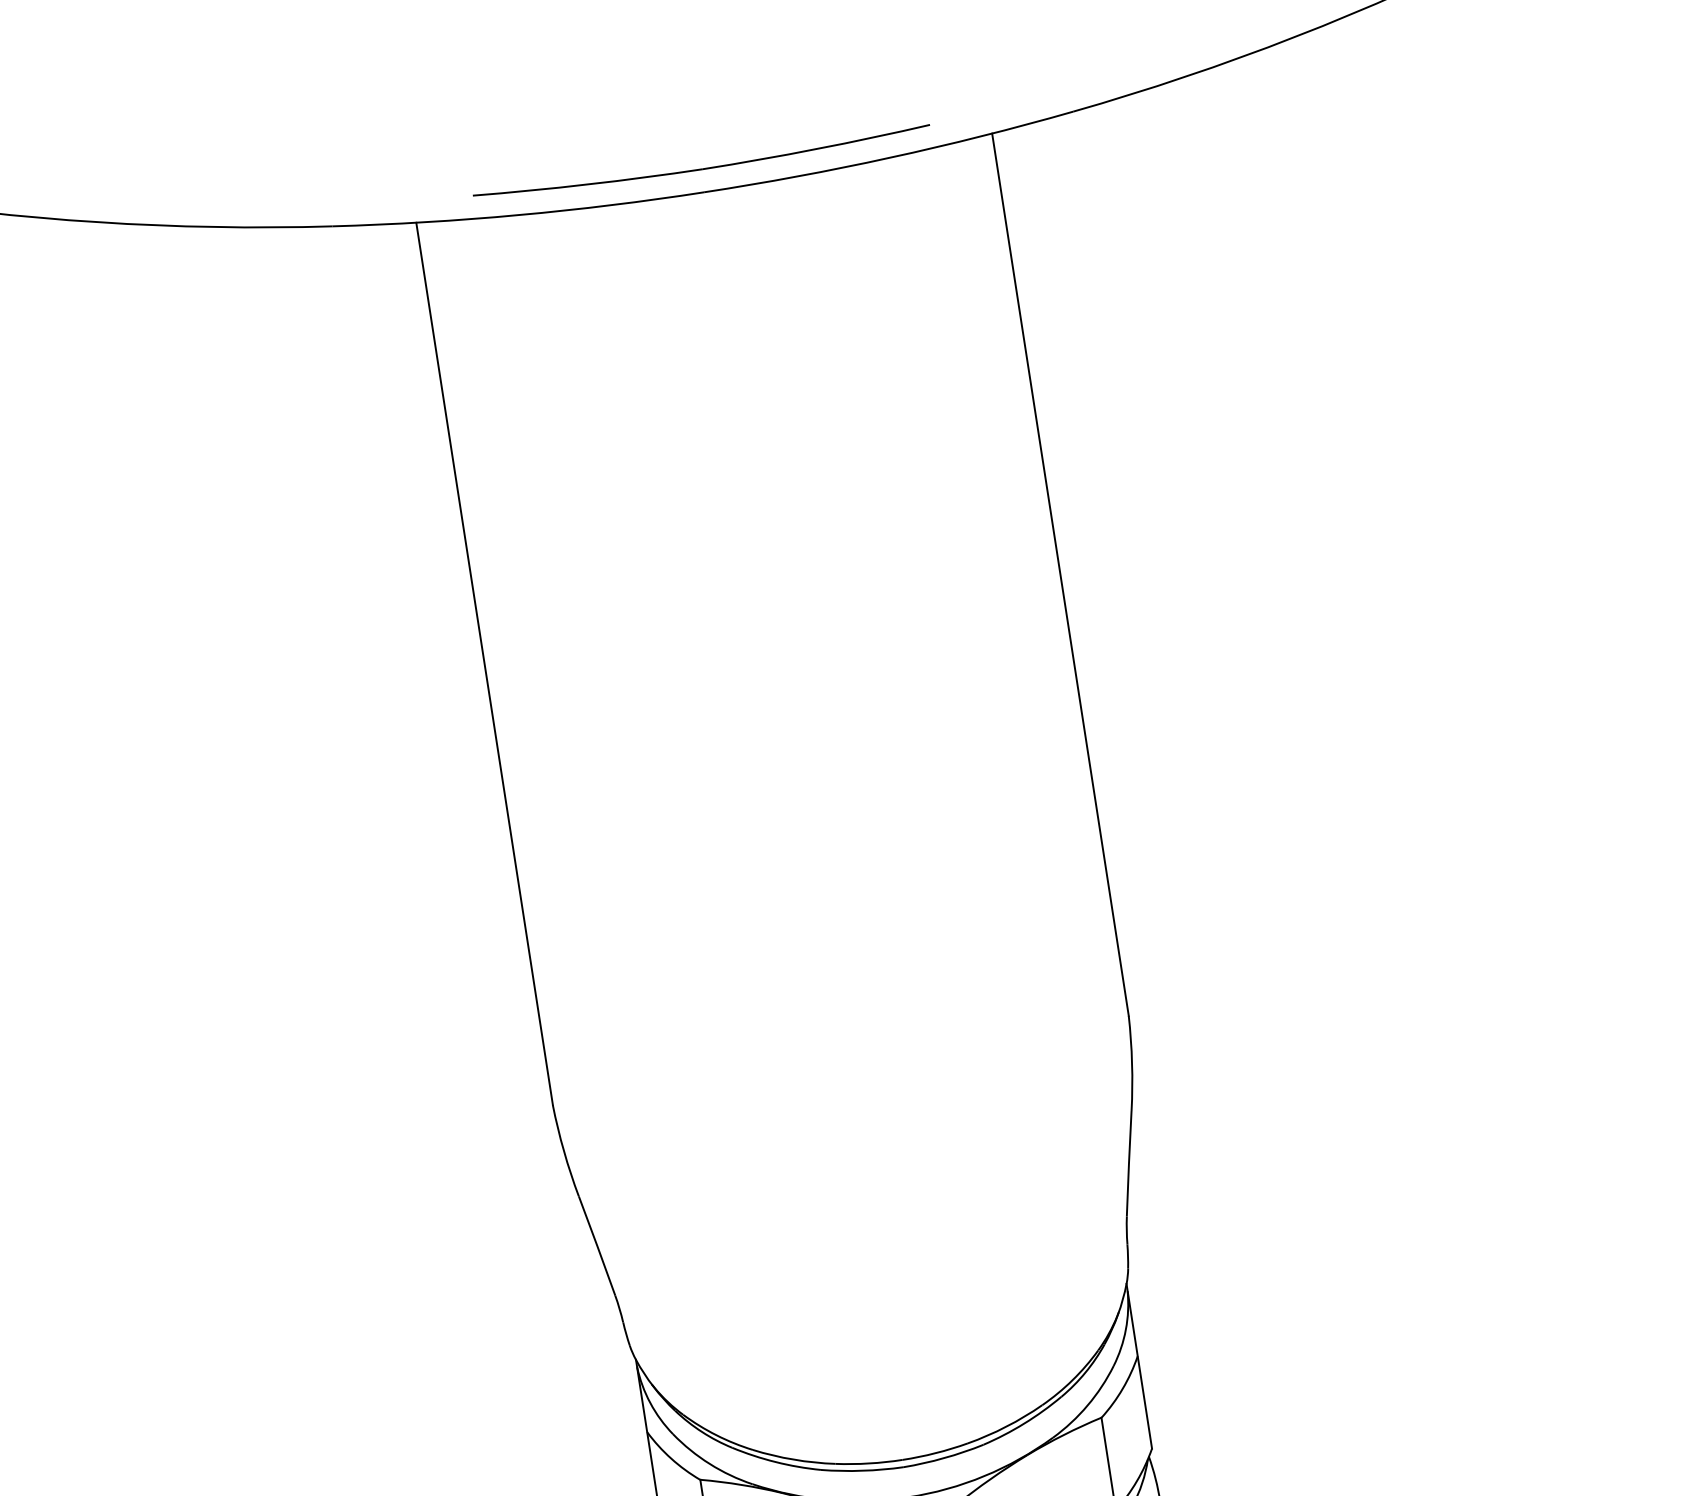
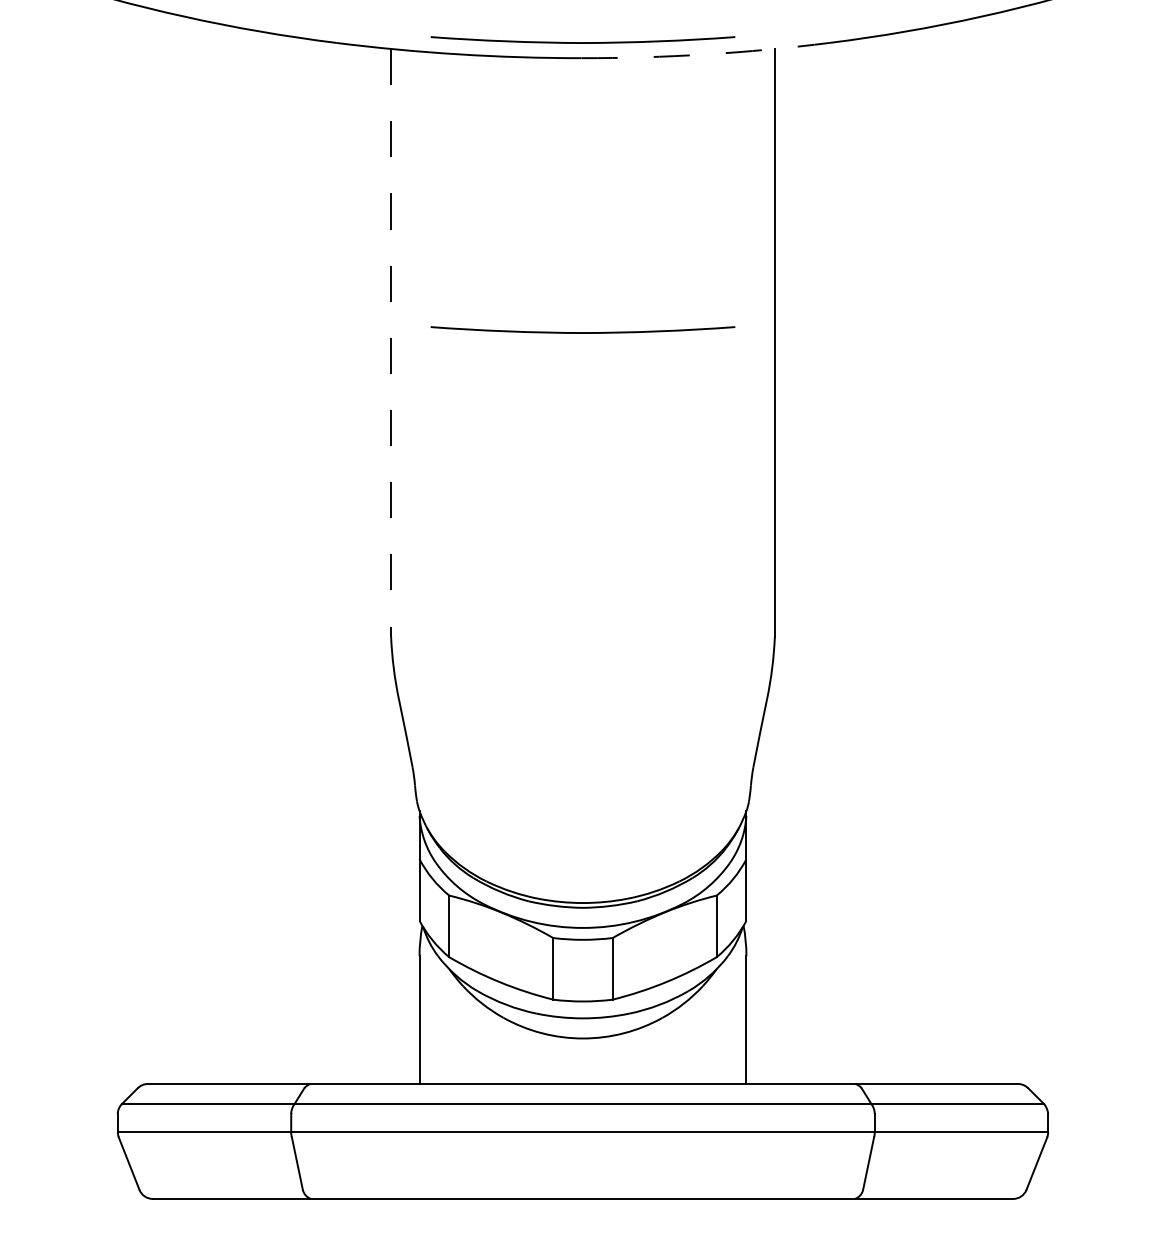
arc: (889, 157) -> (705, 54), solid -> dashed
part: (768, 599) -> (582, 329), added
line: (484, 663) -> (391, 342), solid -> dashed

